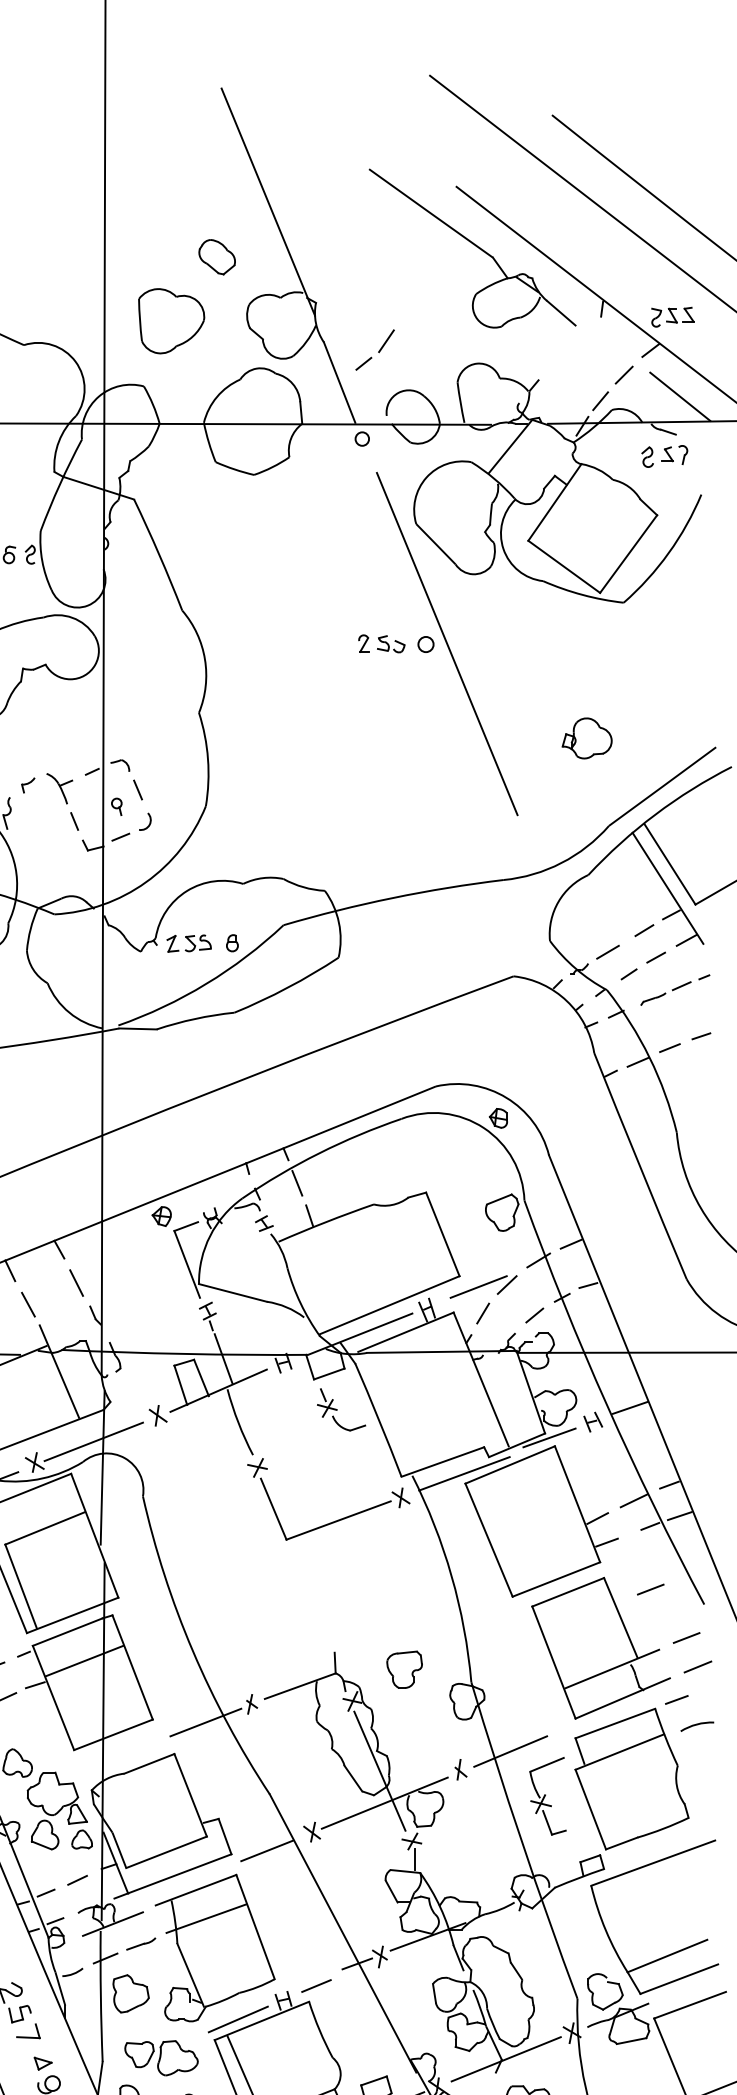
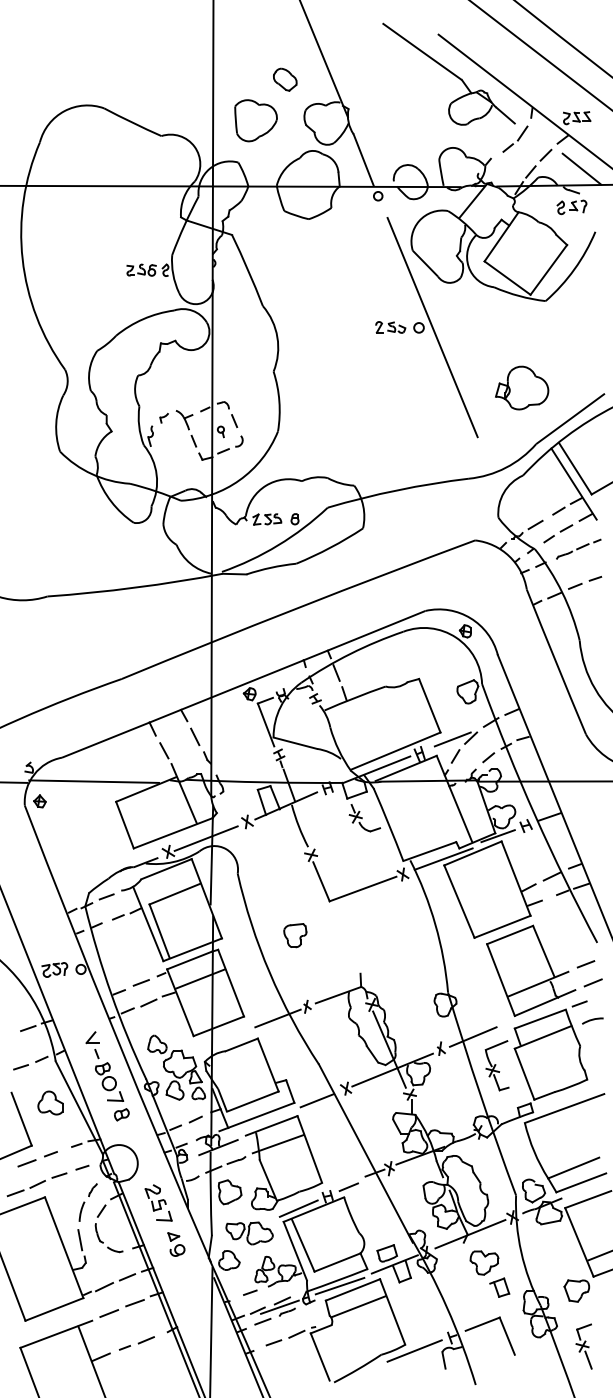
part: (375, 348) -> (515, 138), moved
part: (587, 737) -> (522, 387), size x1.67
line: (649, 1589) -> (562, 933), removed
part: (404, 1669) -> (295, 935), moved

